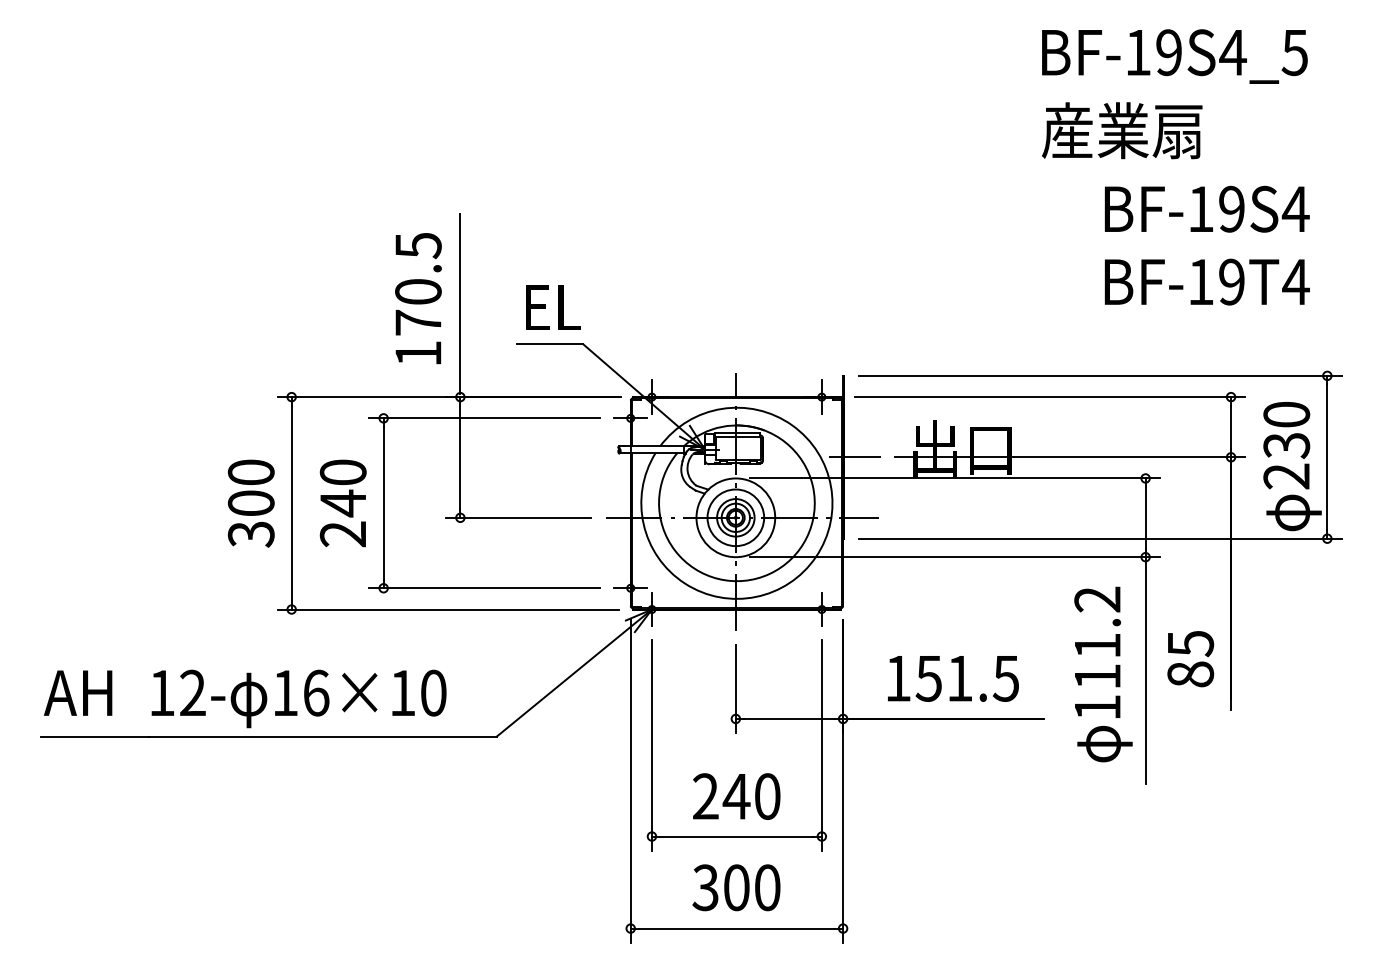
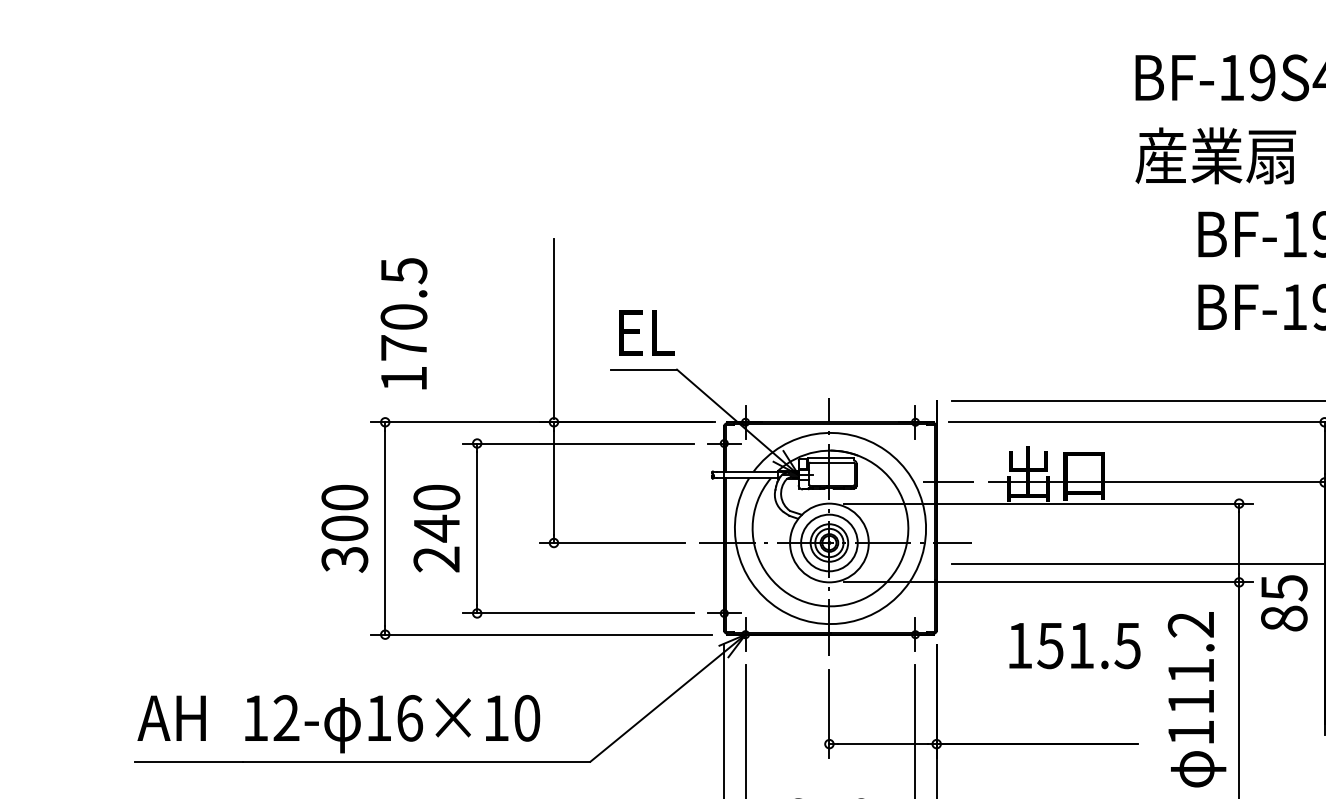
text: (418, 298) -> (404, 323), moved
text: (1190, 659) -> (1284, 603), moved
text: (953, 678) -> (1075, 645), moved

